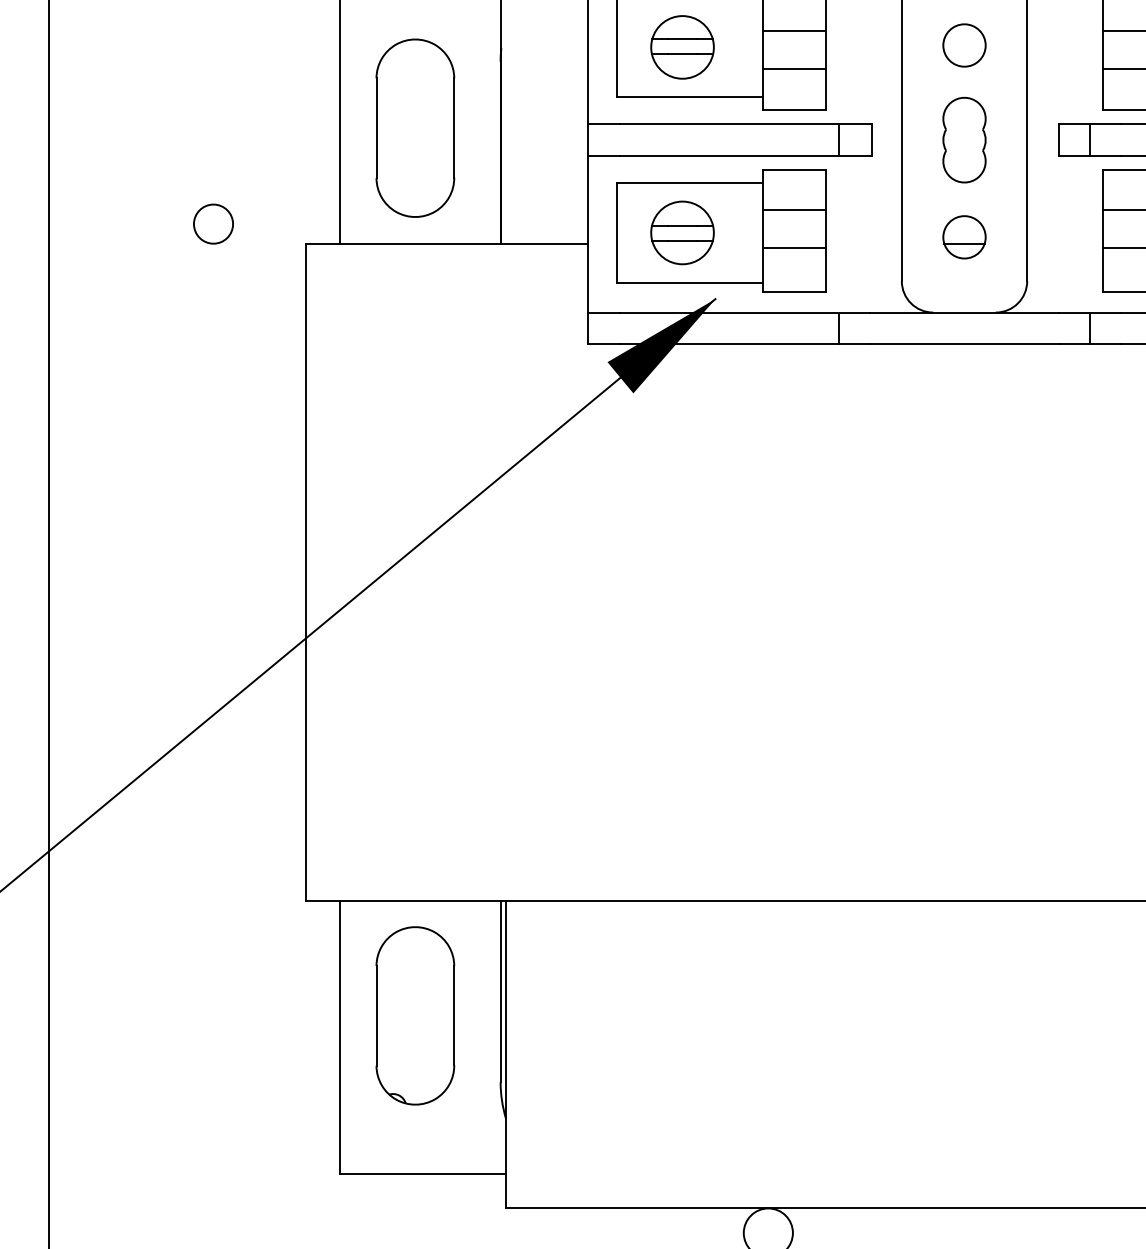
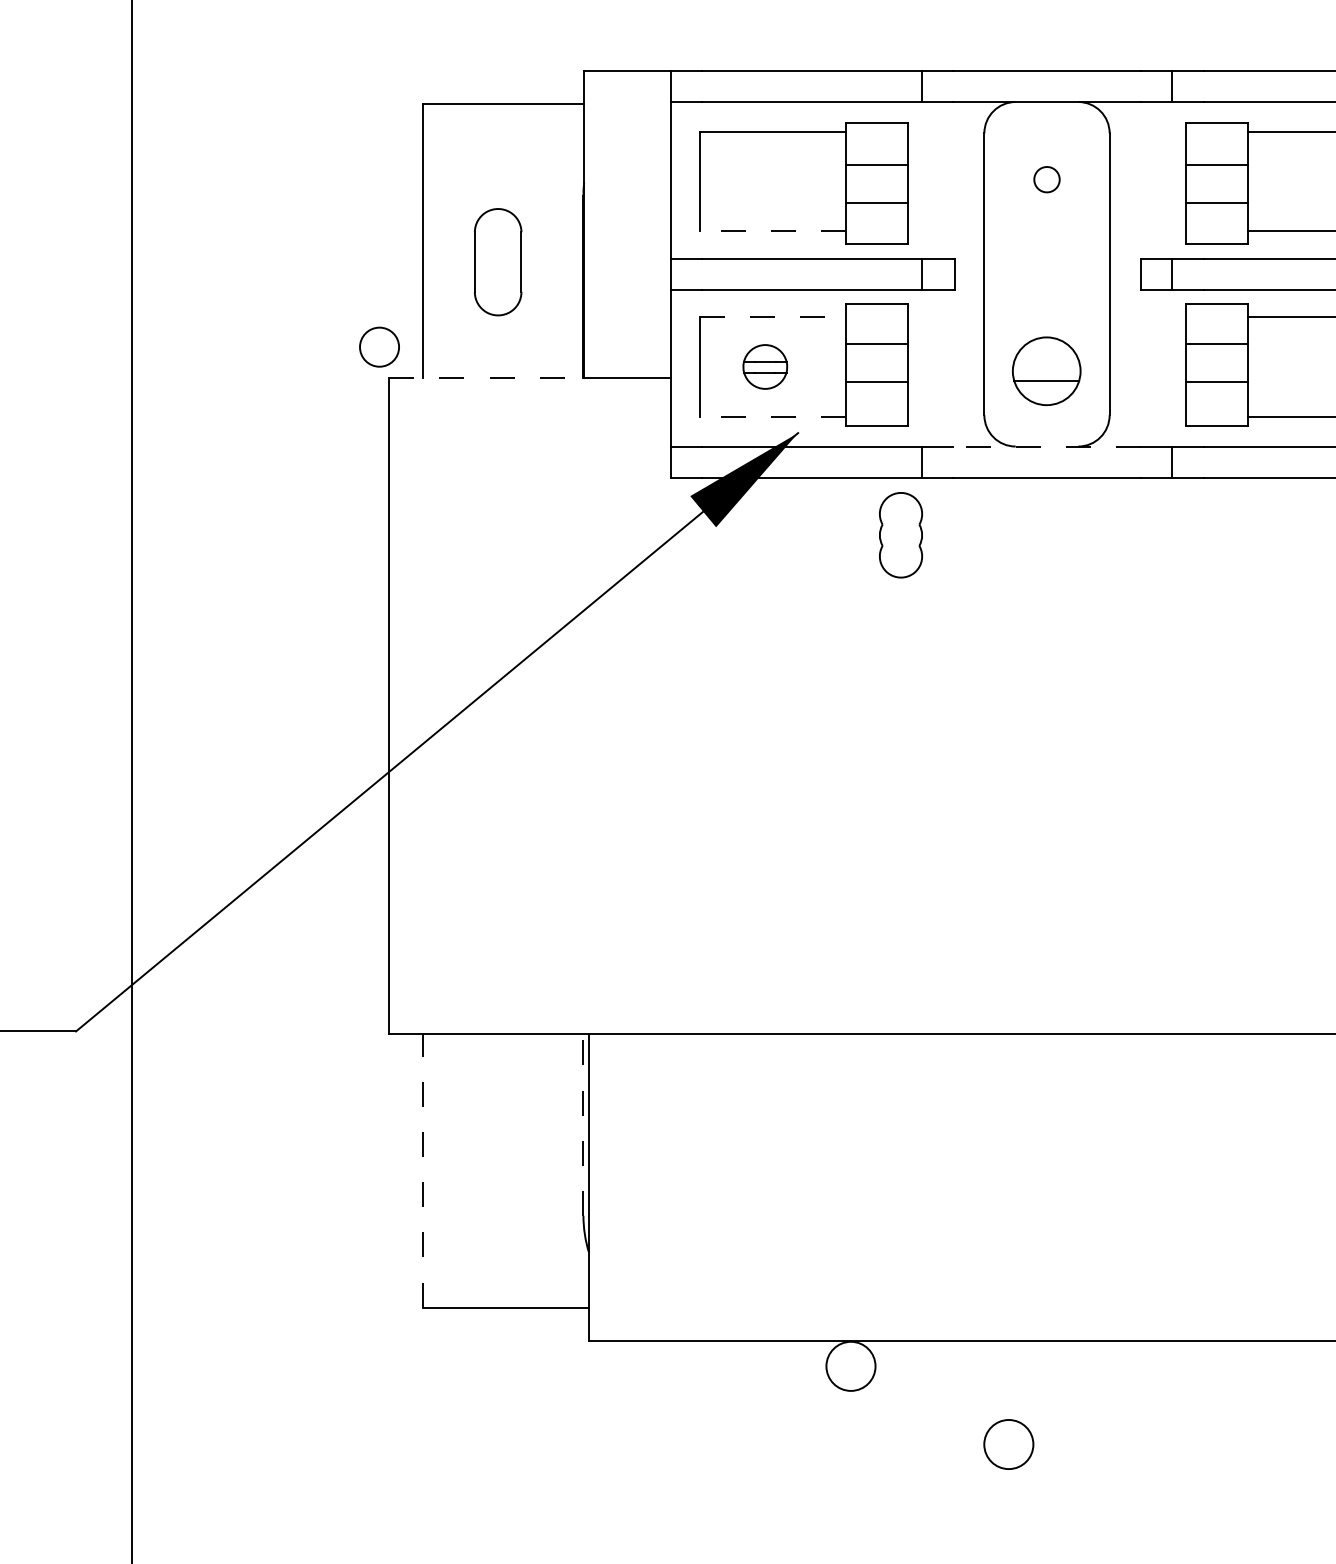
circle: (964, 45) -> (1046, 179), size x0.6
part: (682, 47) -> (765, 181), removed
line: (689, 97) -> (772, 231), solid -> dashed
part: (414, 127) -> (497, 261), size x0.6
part: (964, 140) -> (900, 535), moved
line: (689, 183) -> (772, 317), solid -> dashed
circle: (213, 223) -> (379, 346), moved
part: (682, 232) -> (765, 366), size x0.7
part: (965, 237) -> (1047, 371), size x1.6
line: (404, 243) -> (487, 377), solid -> dashed
line: (689, 282) -> (772, 416), solid -> dashed
line: (965, 312) -> (1047, 446), solid -> dashed
line: (500, 990) -> (583, 1124), solid -> dashed
part: (414, 1015) -> (497, 1148), removed
line: (339, 1037) -> (422, 1170), solid -> dashed

